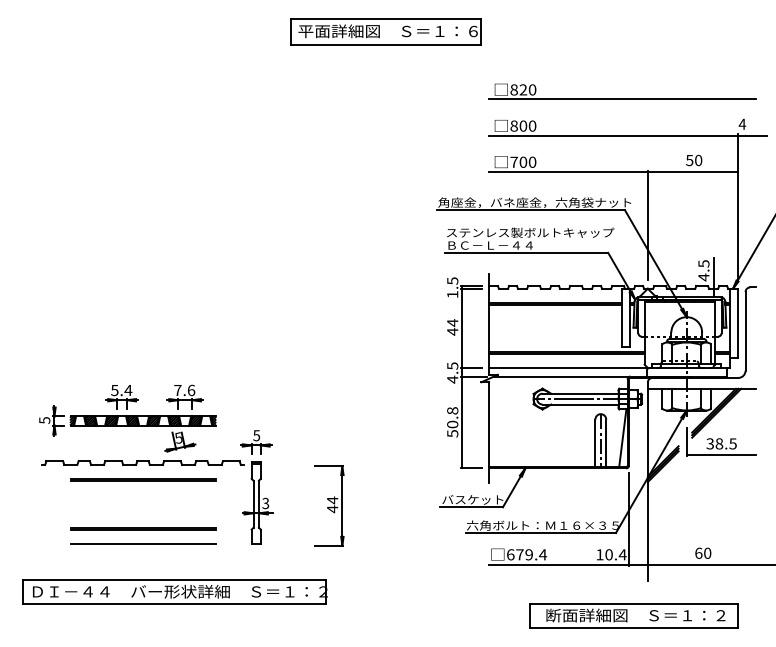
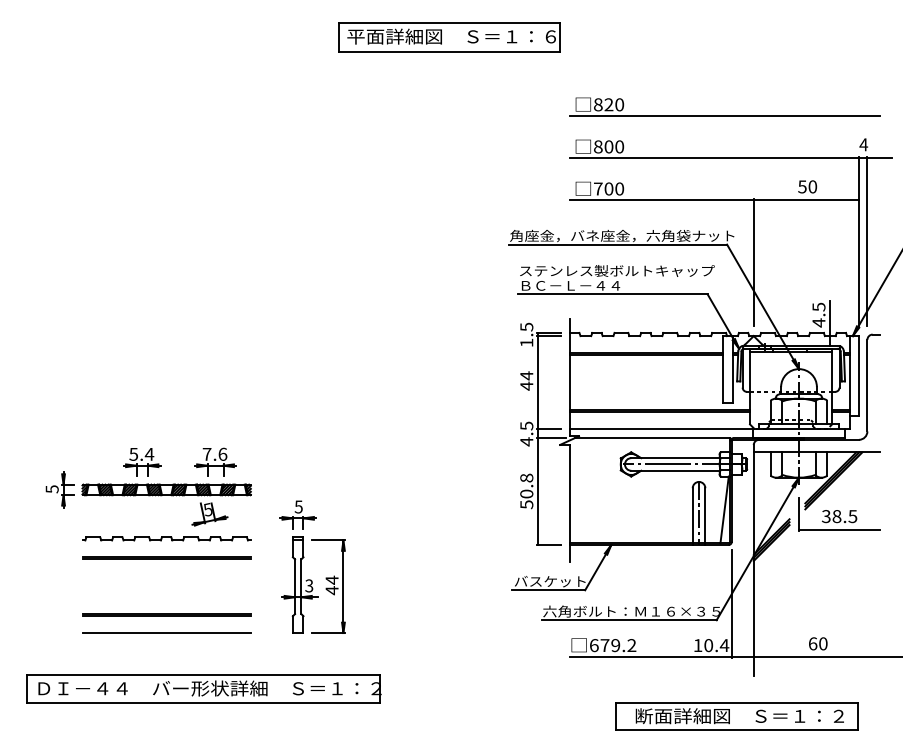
line: (745, 207) -> (867, 241), added
part: (142, 462) -> (166, 538), size x0.71
part: (329, 505) -> (328, 586), moved
text: (542, 554) -> (631, 645), 679.4 -> 679.2

